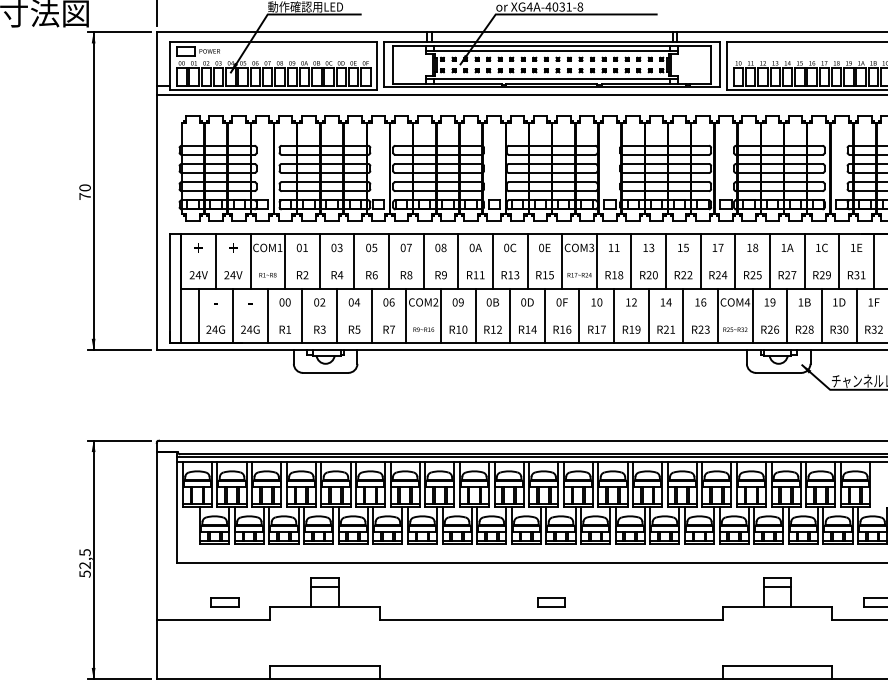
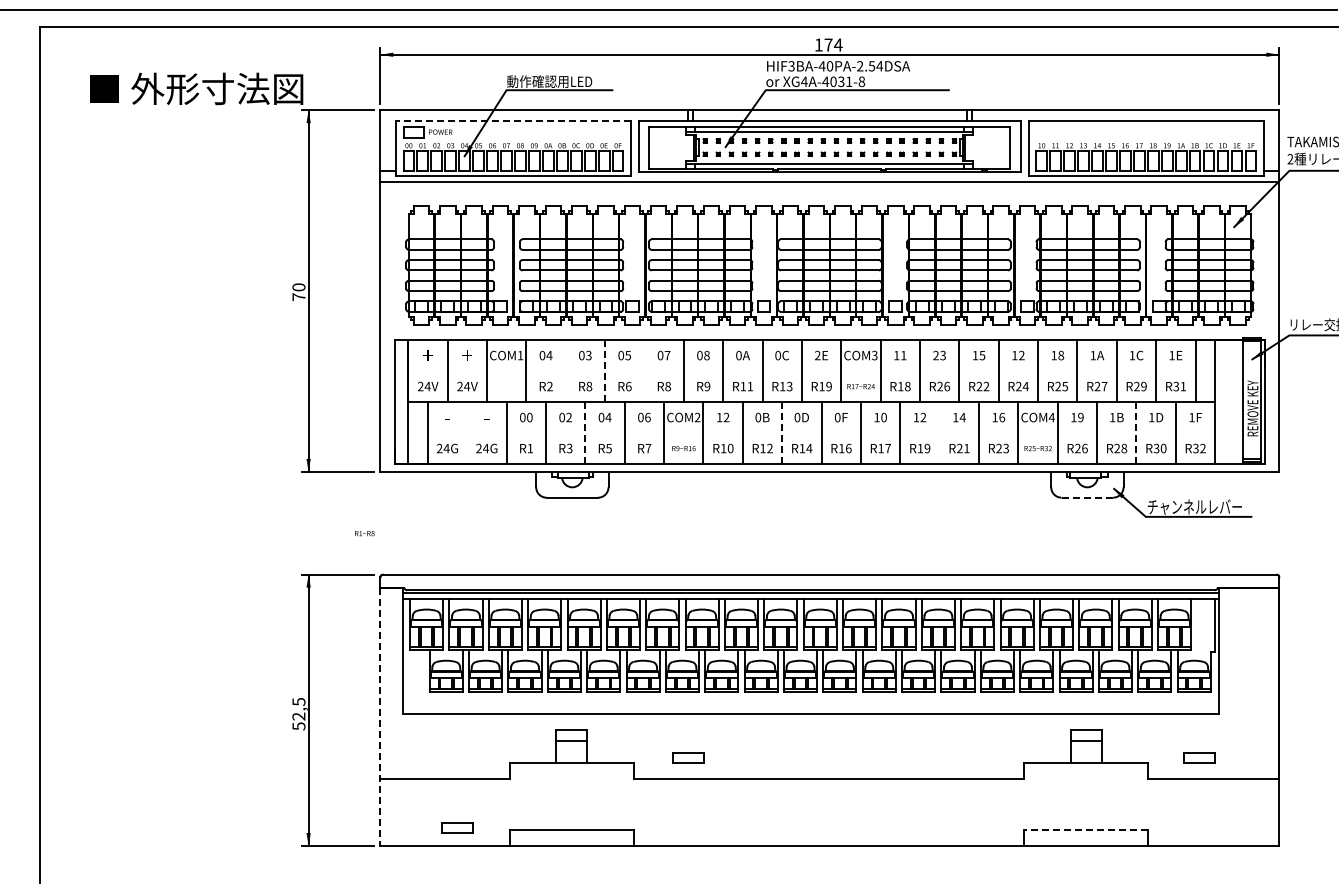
line: (273, 41) -> (513, 121), solid -> dashed
text: (305, 247) -> (549, 355), 01 -> 04
text: (541, 247) -> (817, 355), 0E -> 2E
text: (645, 247) -> (935, 355), 13 -> 23
text: (720, 247) -> (1021, 355), 17 -> 12
line: (319, 261) -> (565, 371), removed
line: (354, 261) -> (605, 371), solid -> dashed
line: (389, 261) -> (644, 371), removed
text: (267, 275) -> (364, 533), moved
text: (340, 275) -> (589, 386), R4 -> R8
text: (550, 275) -> (828, 386), R15 -> R19
text: (655, 275) -> (947, 386), R20 -> R26
text: (457, 302) -> (722, 417), 09 -> 12
line: (233, 316) -> (467, 433), removed
line: (337, 316) -> (585, 433), solid -> dashed
line: (510, 316) -> (782, 433), solid -> dashed
line: (648, 316) -> (939, 433), removed
line: (821, 316) -> (1136, 433), solid -> dashed
line: (778, 372) -> (1087, 497), solid -> dashed
line: (156, 566) -> (380, 717), solid -> dashed
part: (224, 601) -> (457, 827), moved
part: (550, 601) -> (688, 757), moved
line: (777, 665) -> (1086, 830), solid -> dashed

